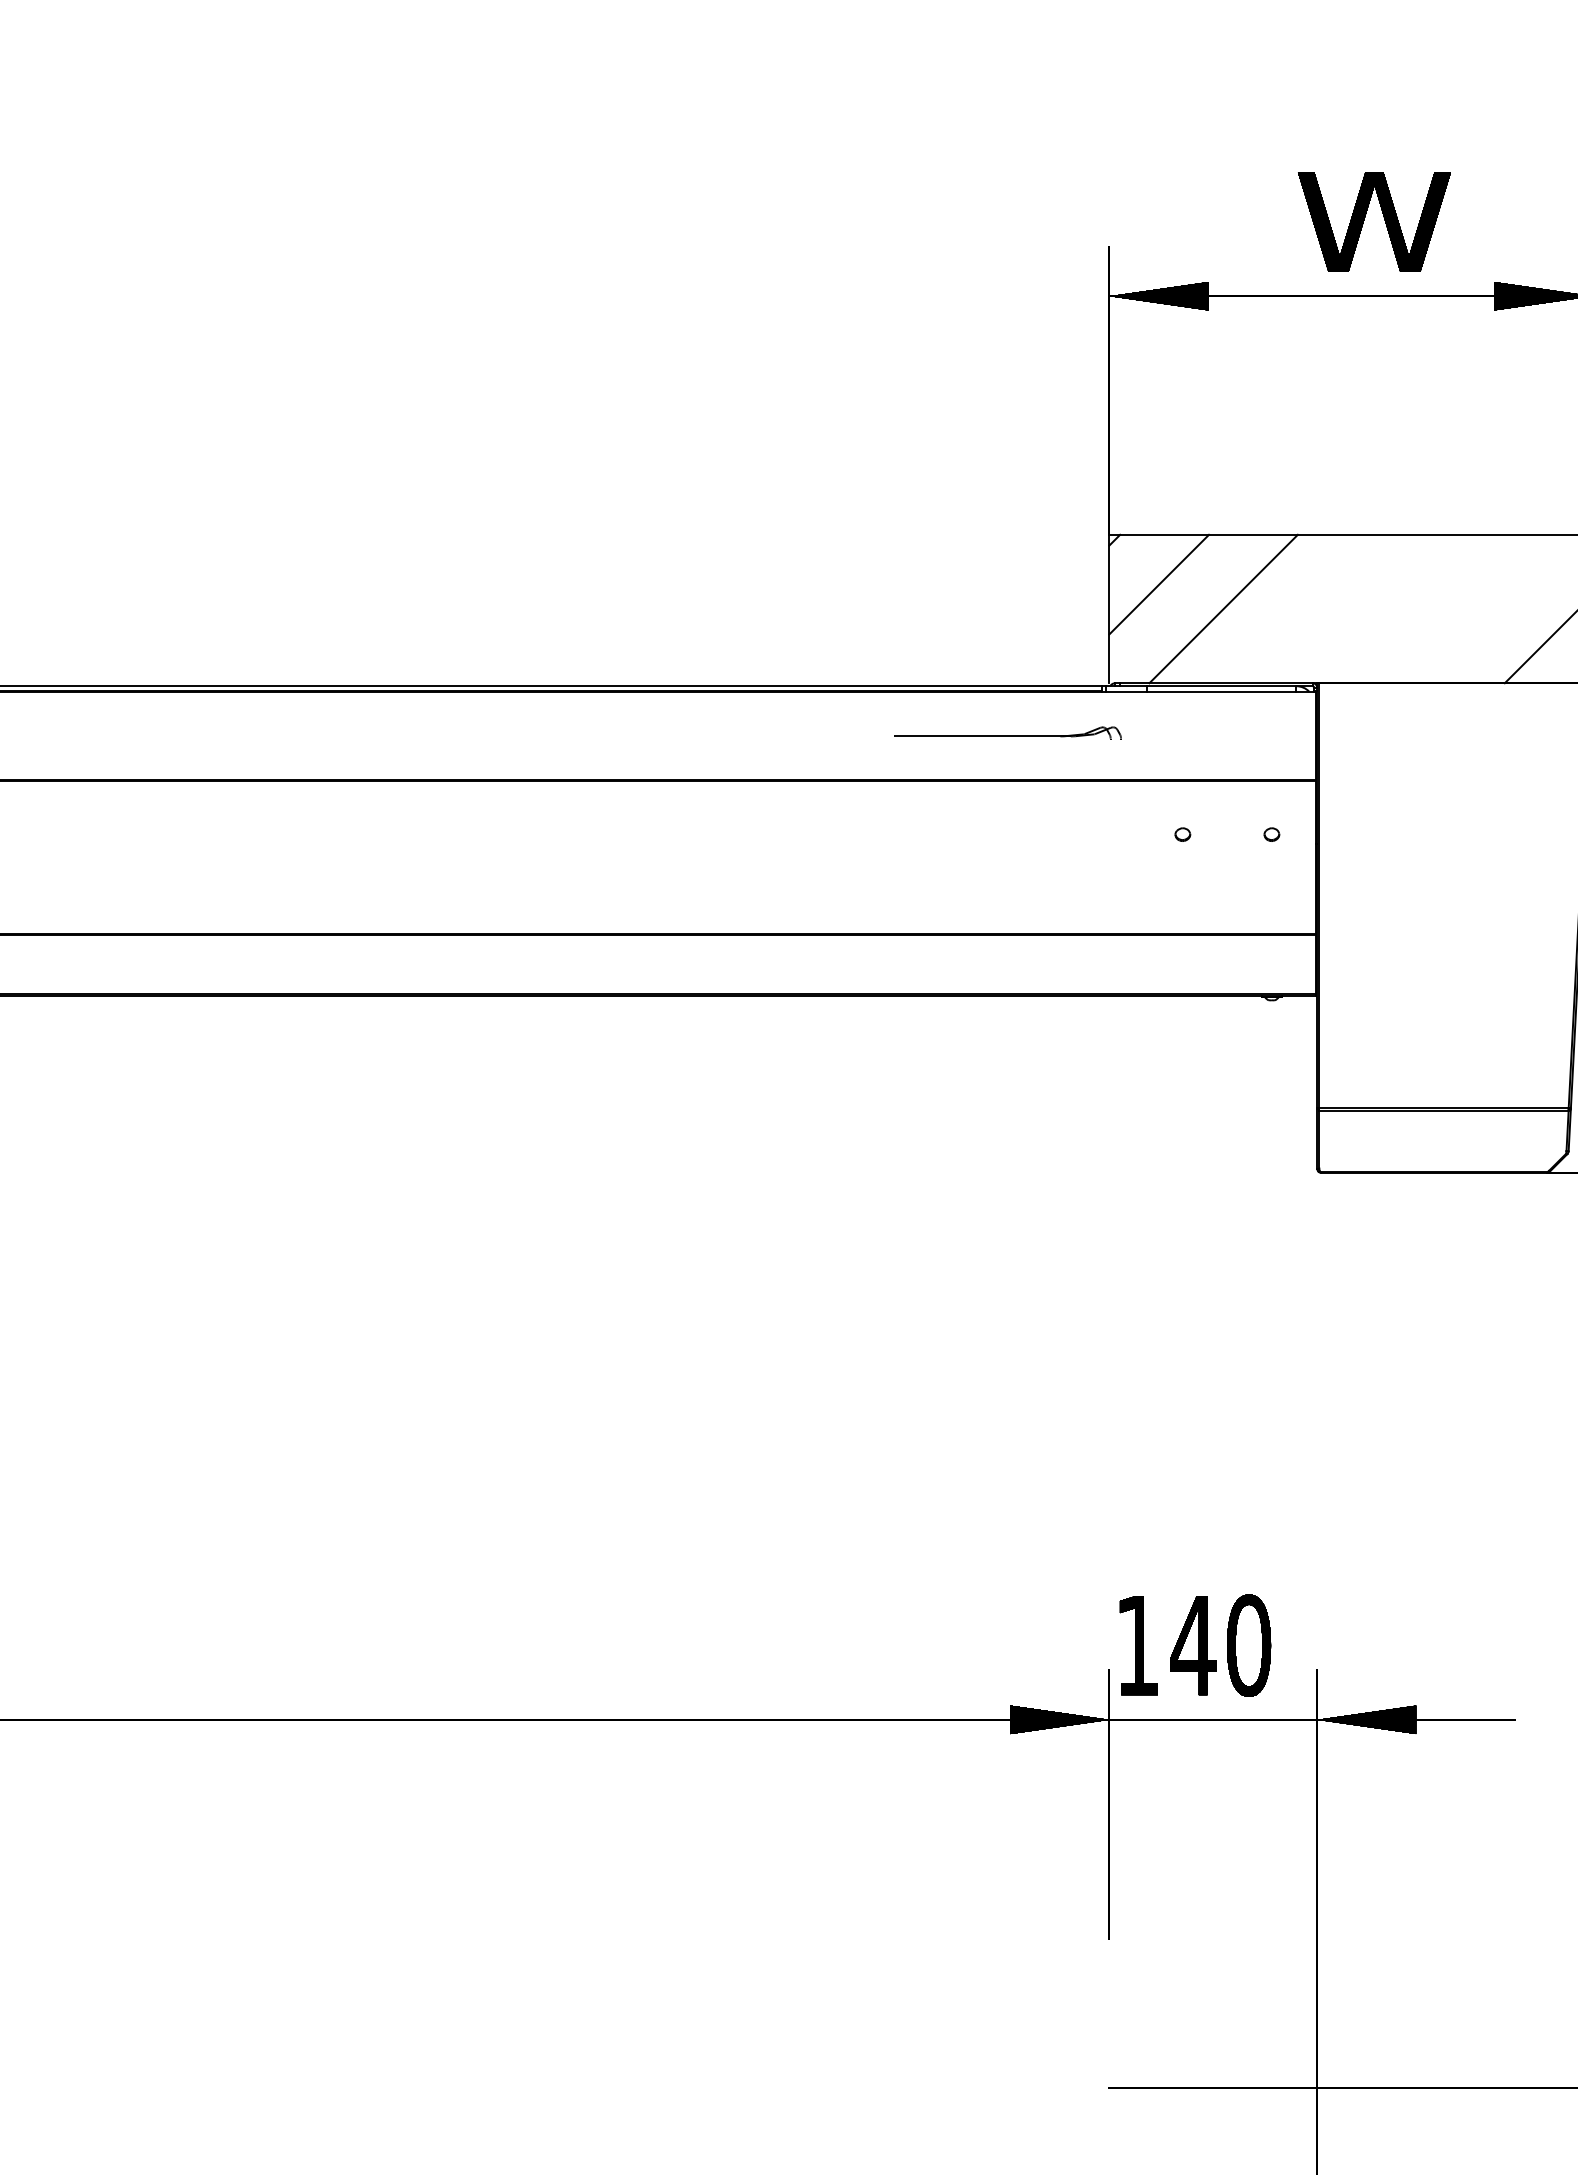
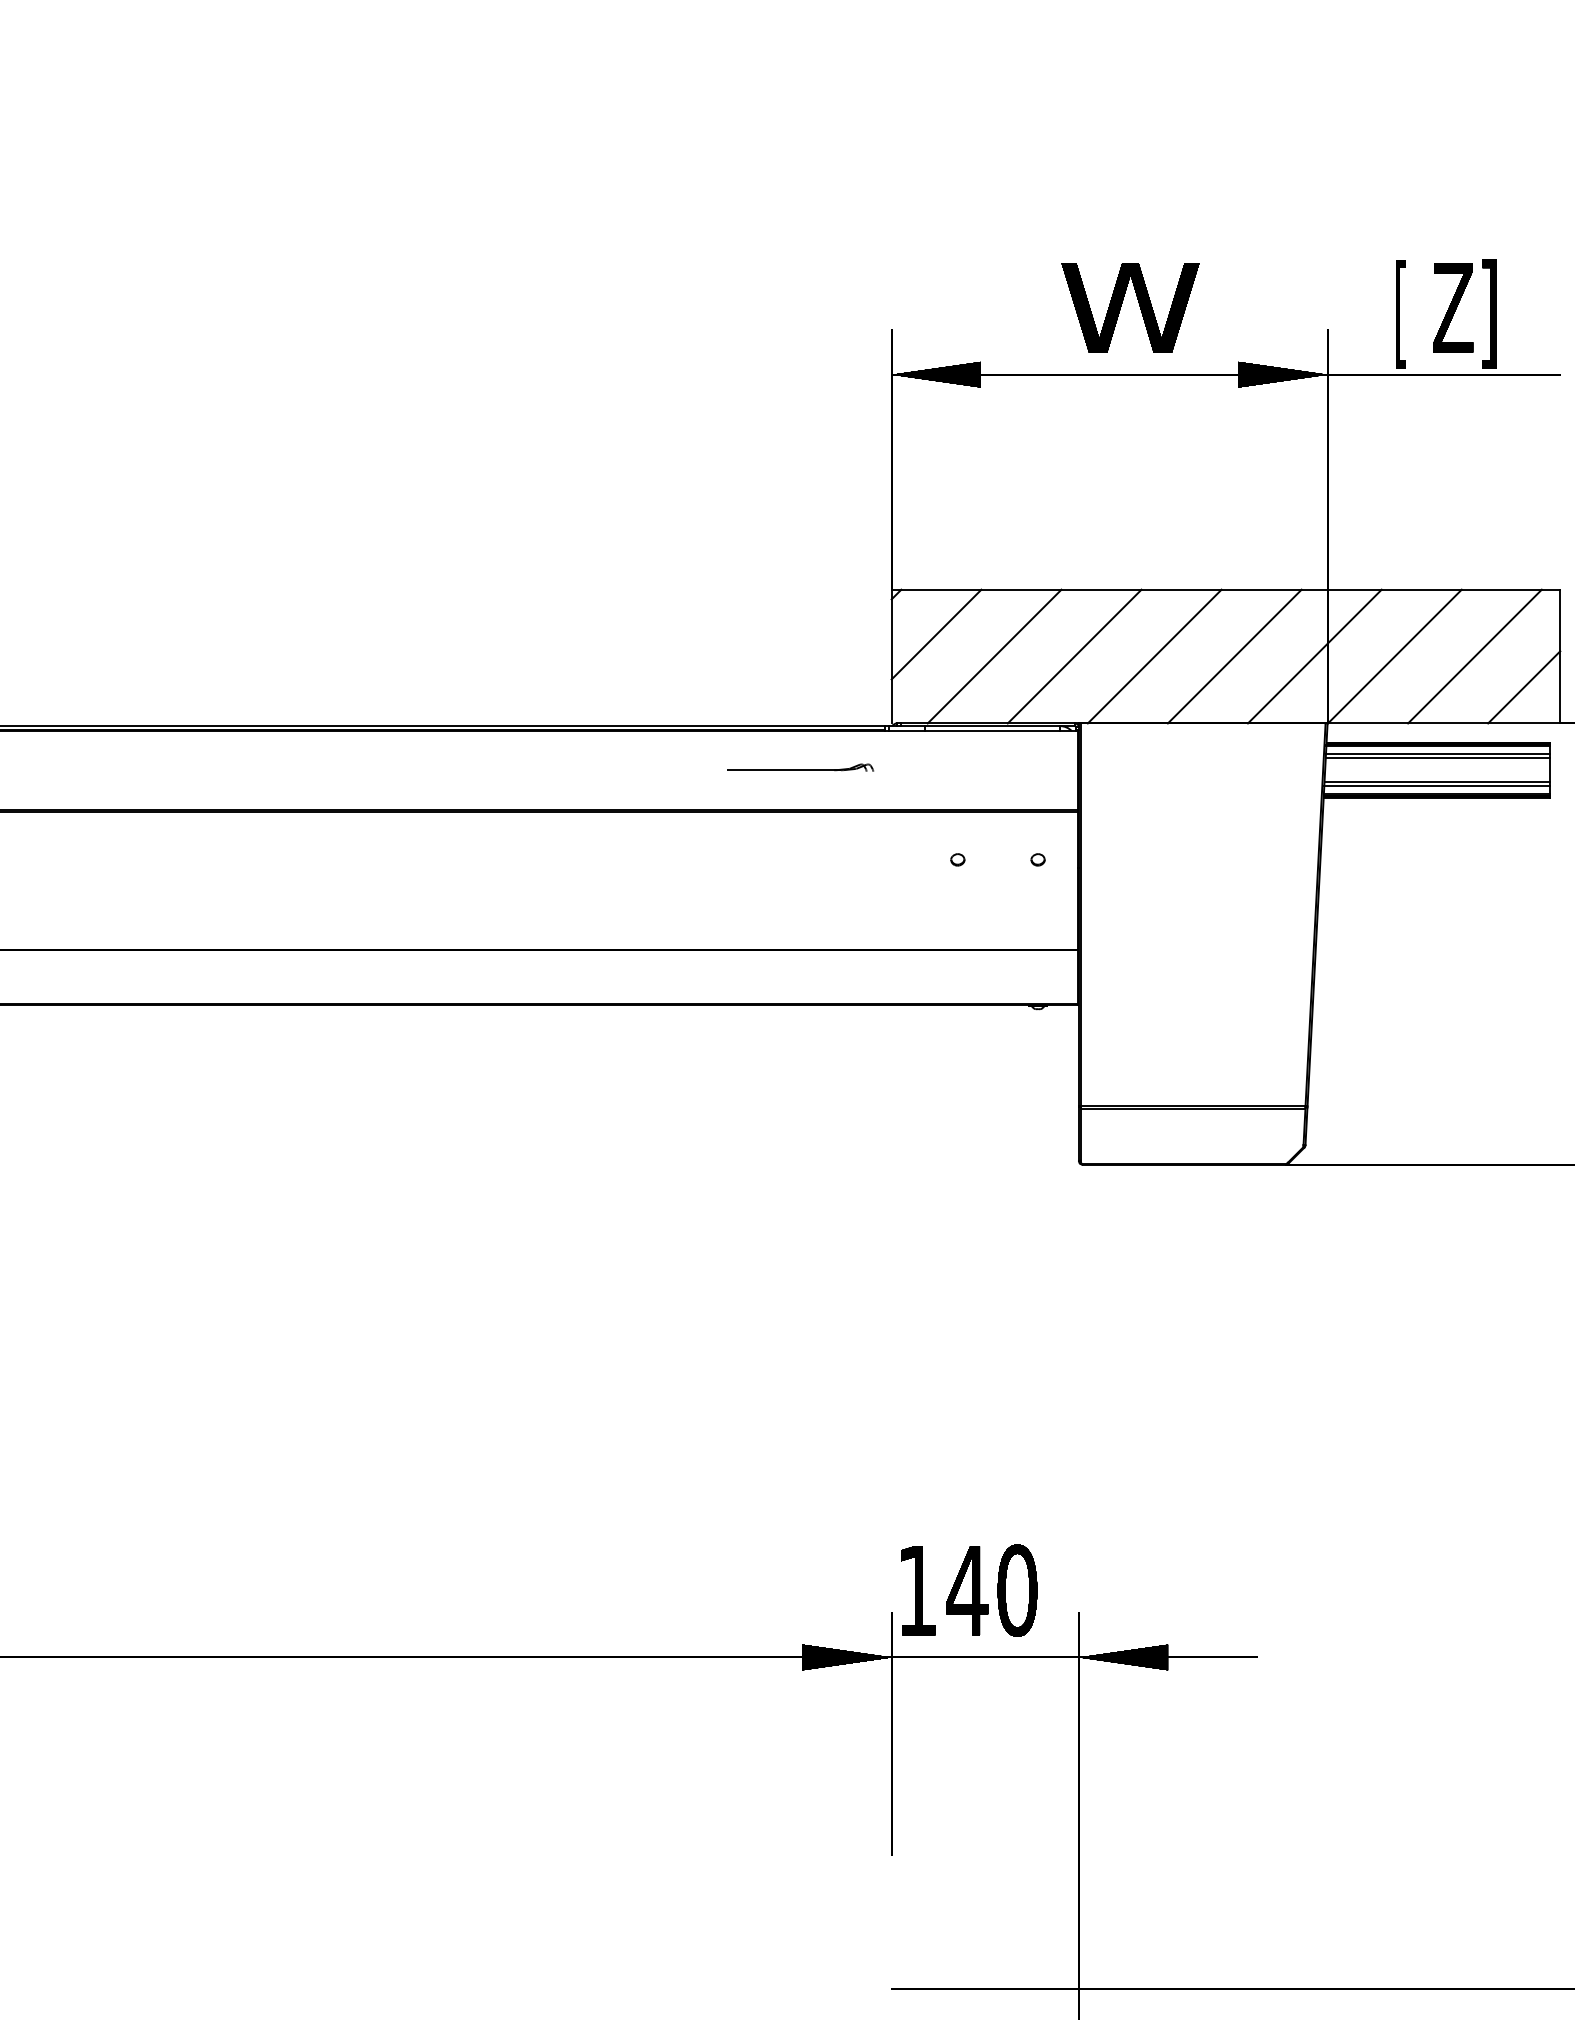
line: (1312, 608) -> (1074, 656), added
line: (1401, 608) -> (1154, 656), added
line: (1489, 608) -> (1234, 656), added
part: (1008, 732) -> (800, 767), size x0.71

